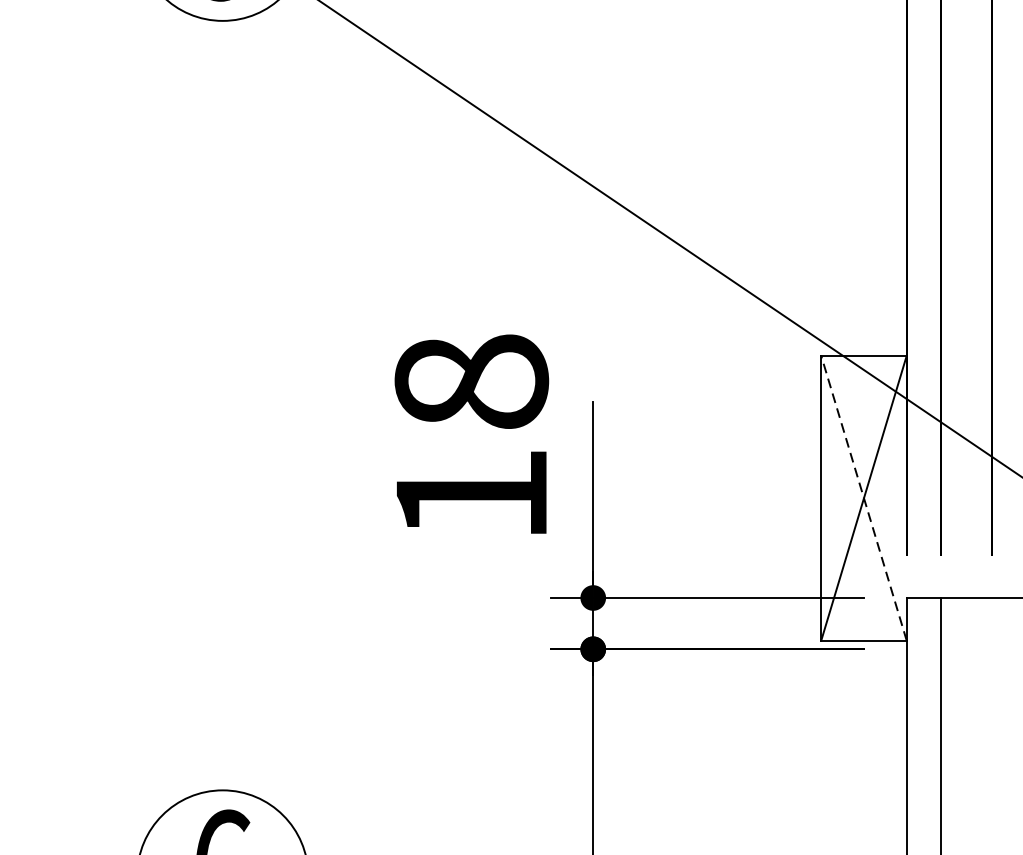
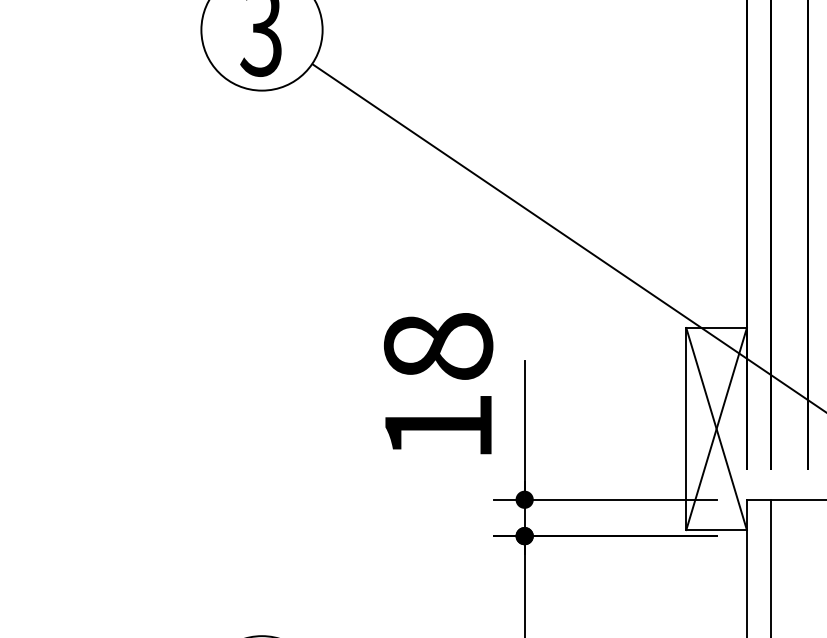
line: (863, 497) -> (716, 428), dashed -> solid

